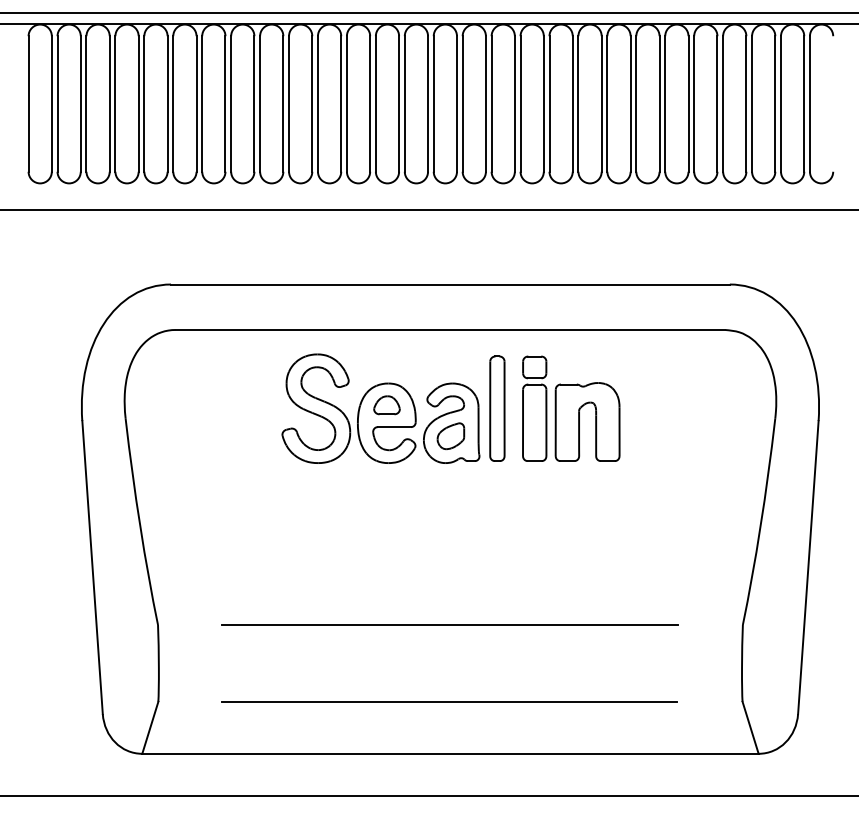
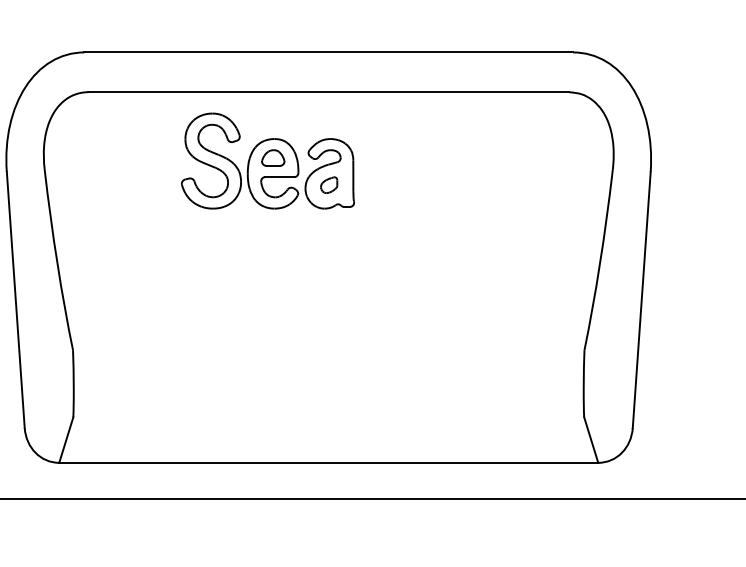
part: (497, 408) -> (369, 160), removed
part: (571, 408) -> (434, 160), removed
part: (450, 436) -> (328, 185), size x0.7
line: (450, 625) -> (328, 350), removed
line: (448, 701) -> (327, 417), removed

